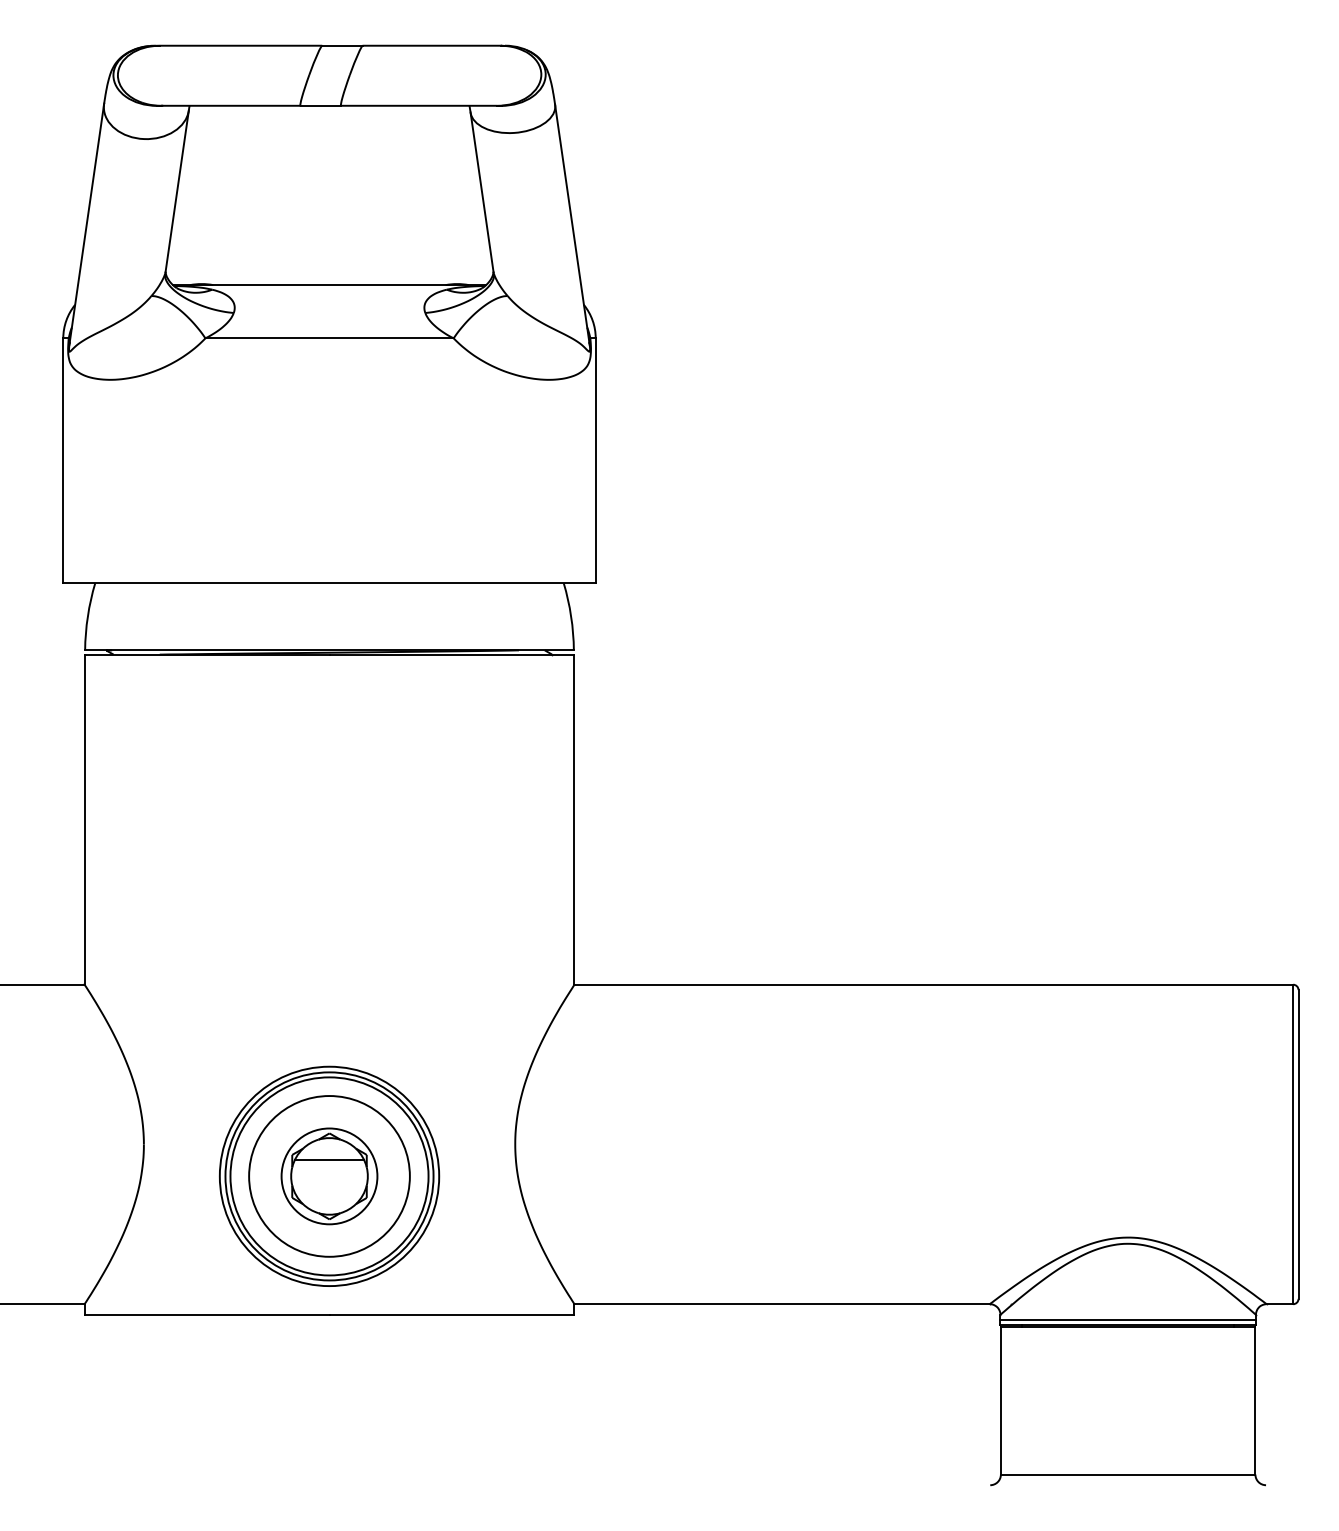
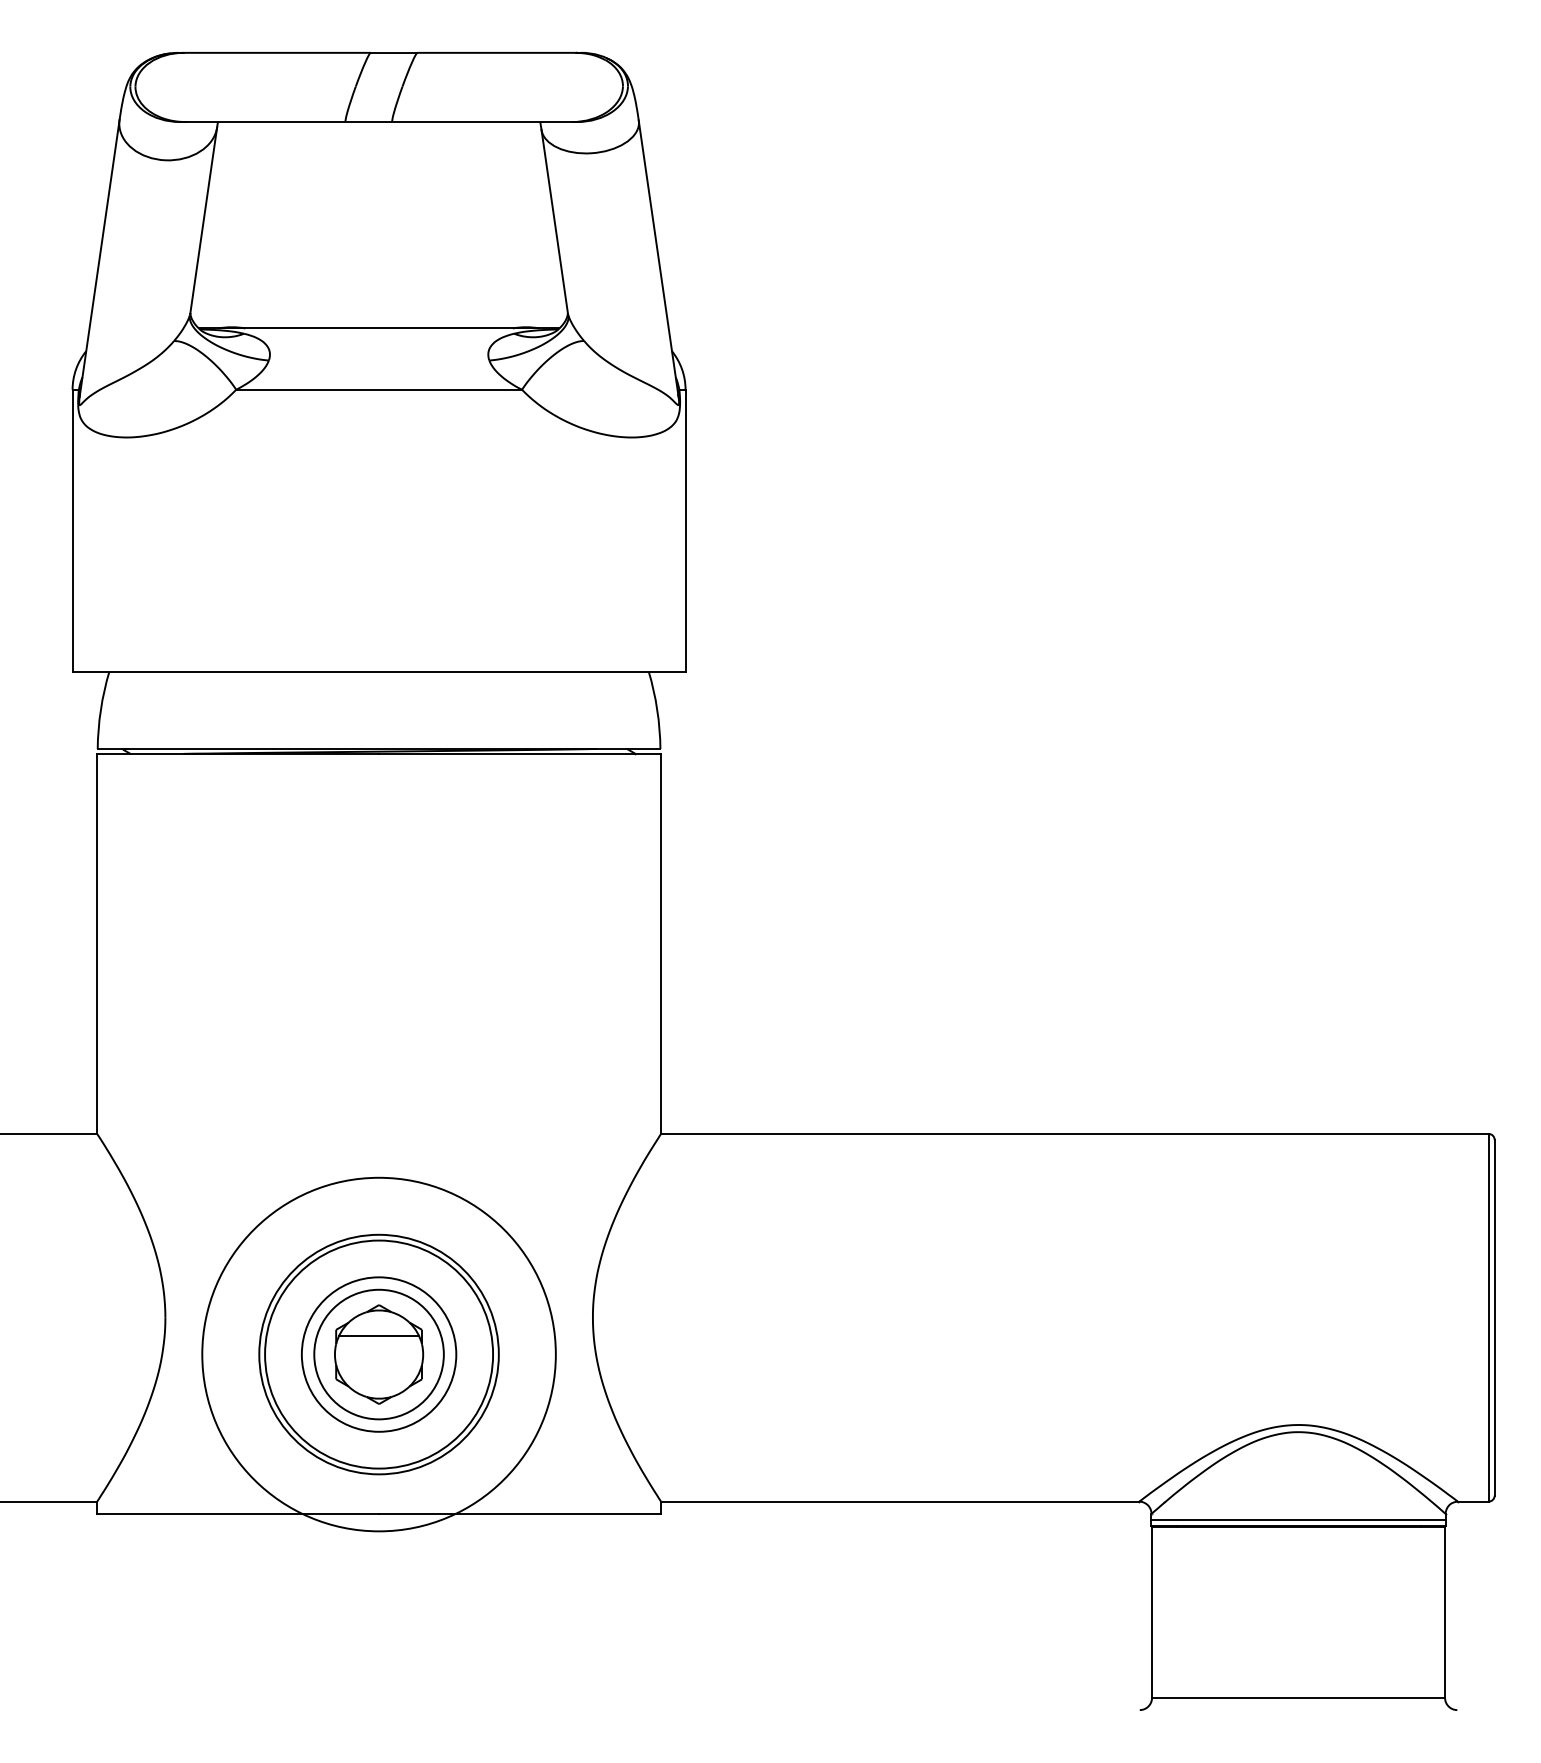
circle: (329, 1176) -> (378, 1354), size x0.7
circle: (329, 1176) -> (378, 1354), size x1.4
circle: (329, 1176) -> (378, 1354), size x1.4

